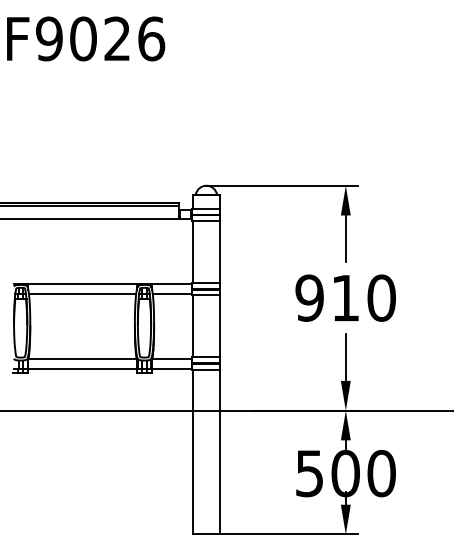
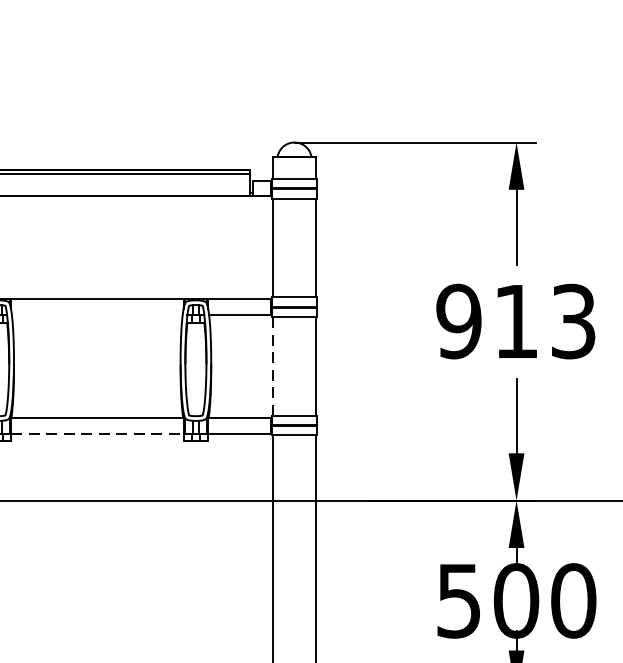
line: (82, 294) -> (97, 315), removed
text: (381, 297) -> (573, 320), 910 -> 913
line: (193, 326) -> (273, 366), solid -> dashed
line: (83, 368) -> (98, 433), solid -> dashed

